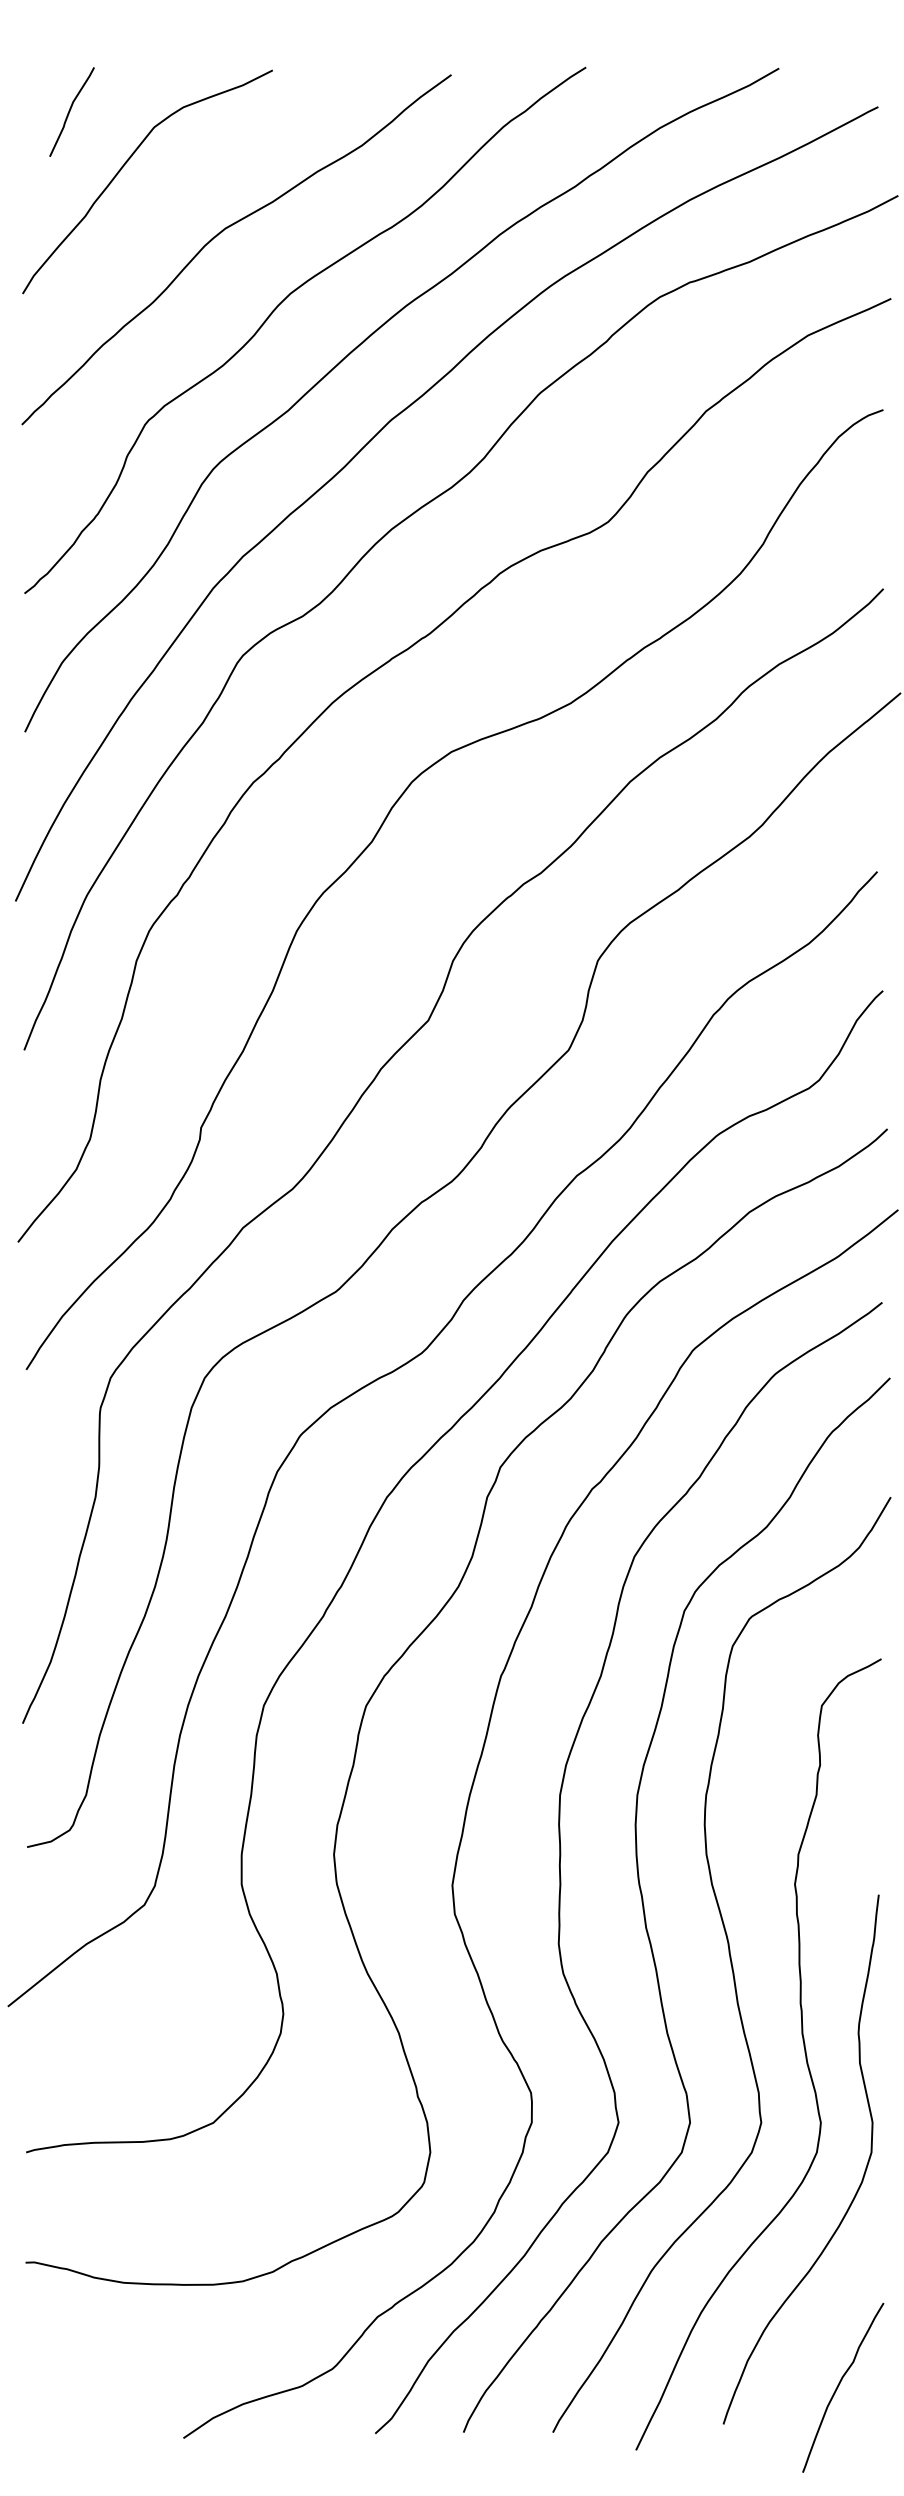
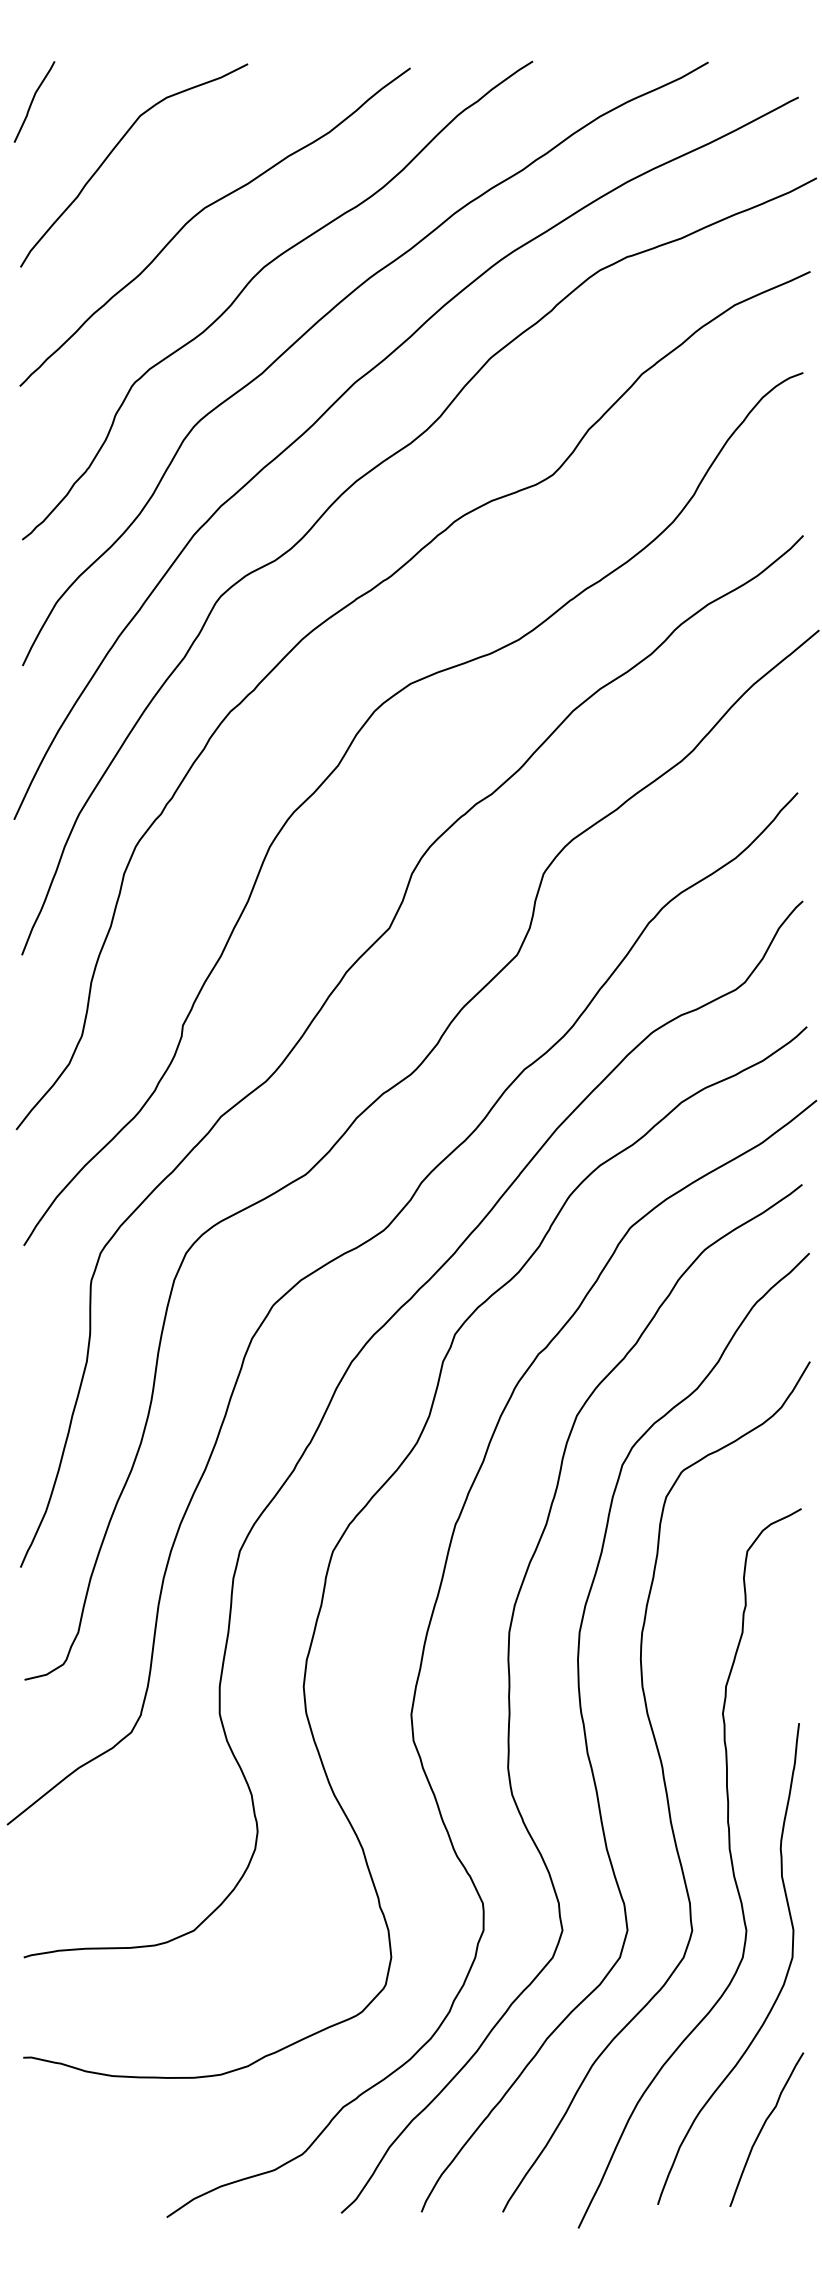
curve: (70, 111) -> (33, 101), moved
curve: (839, 2385) -> (763, 2127), moved

